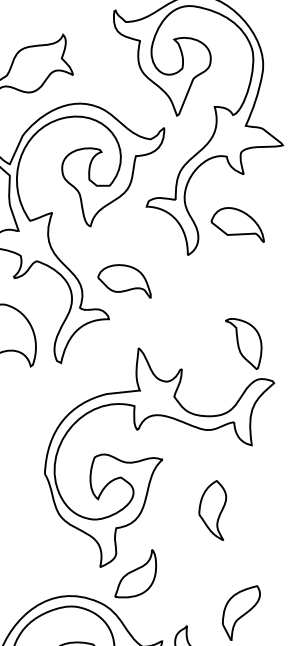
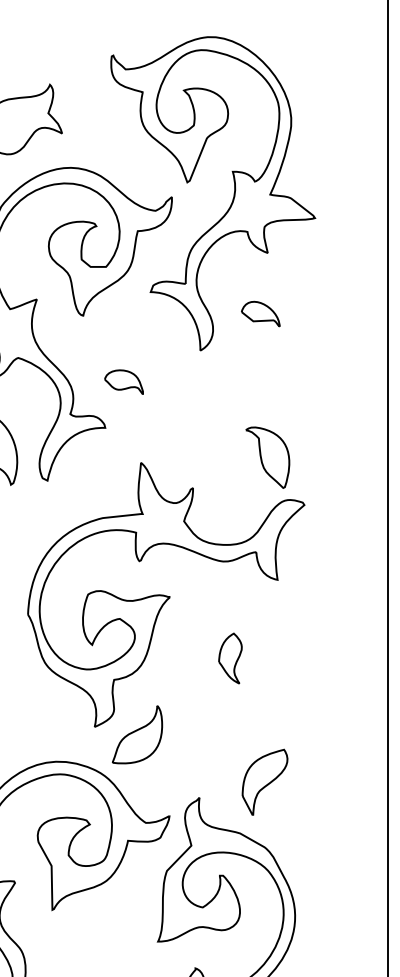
part: (237, 224) -> (260, 313), size x0.6
part: (124, 280) -> (123, 381), size x0.6
part: (212, 510) -> (230, 658), size x0.7

